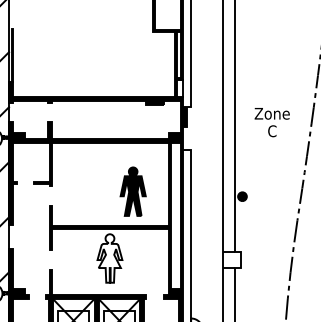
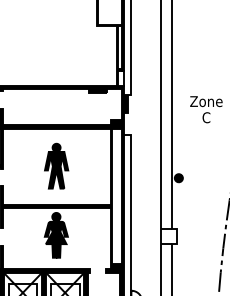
part: (132, 191) -> (55, 166), moved
fill: (109, 258) -> (55, 235), added

